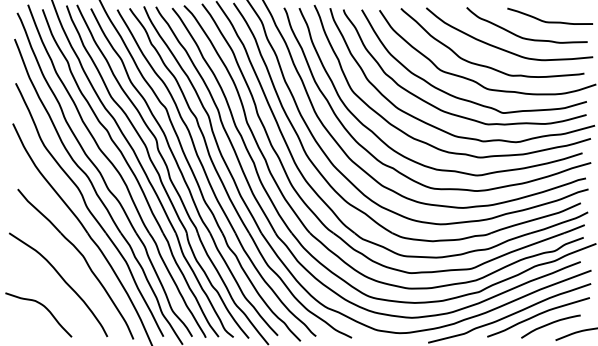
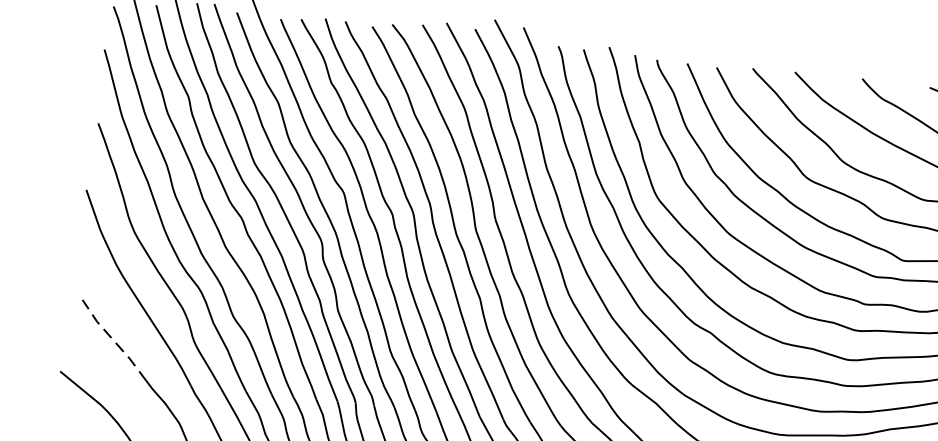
line: (38, 211) -> (112, 340), solid -> dashed

